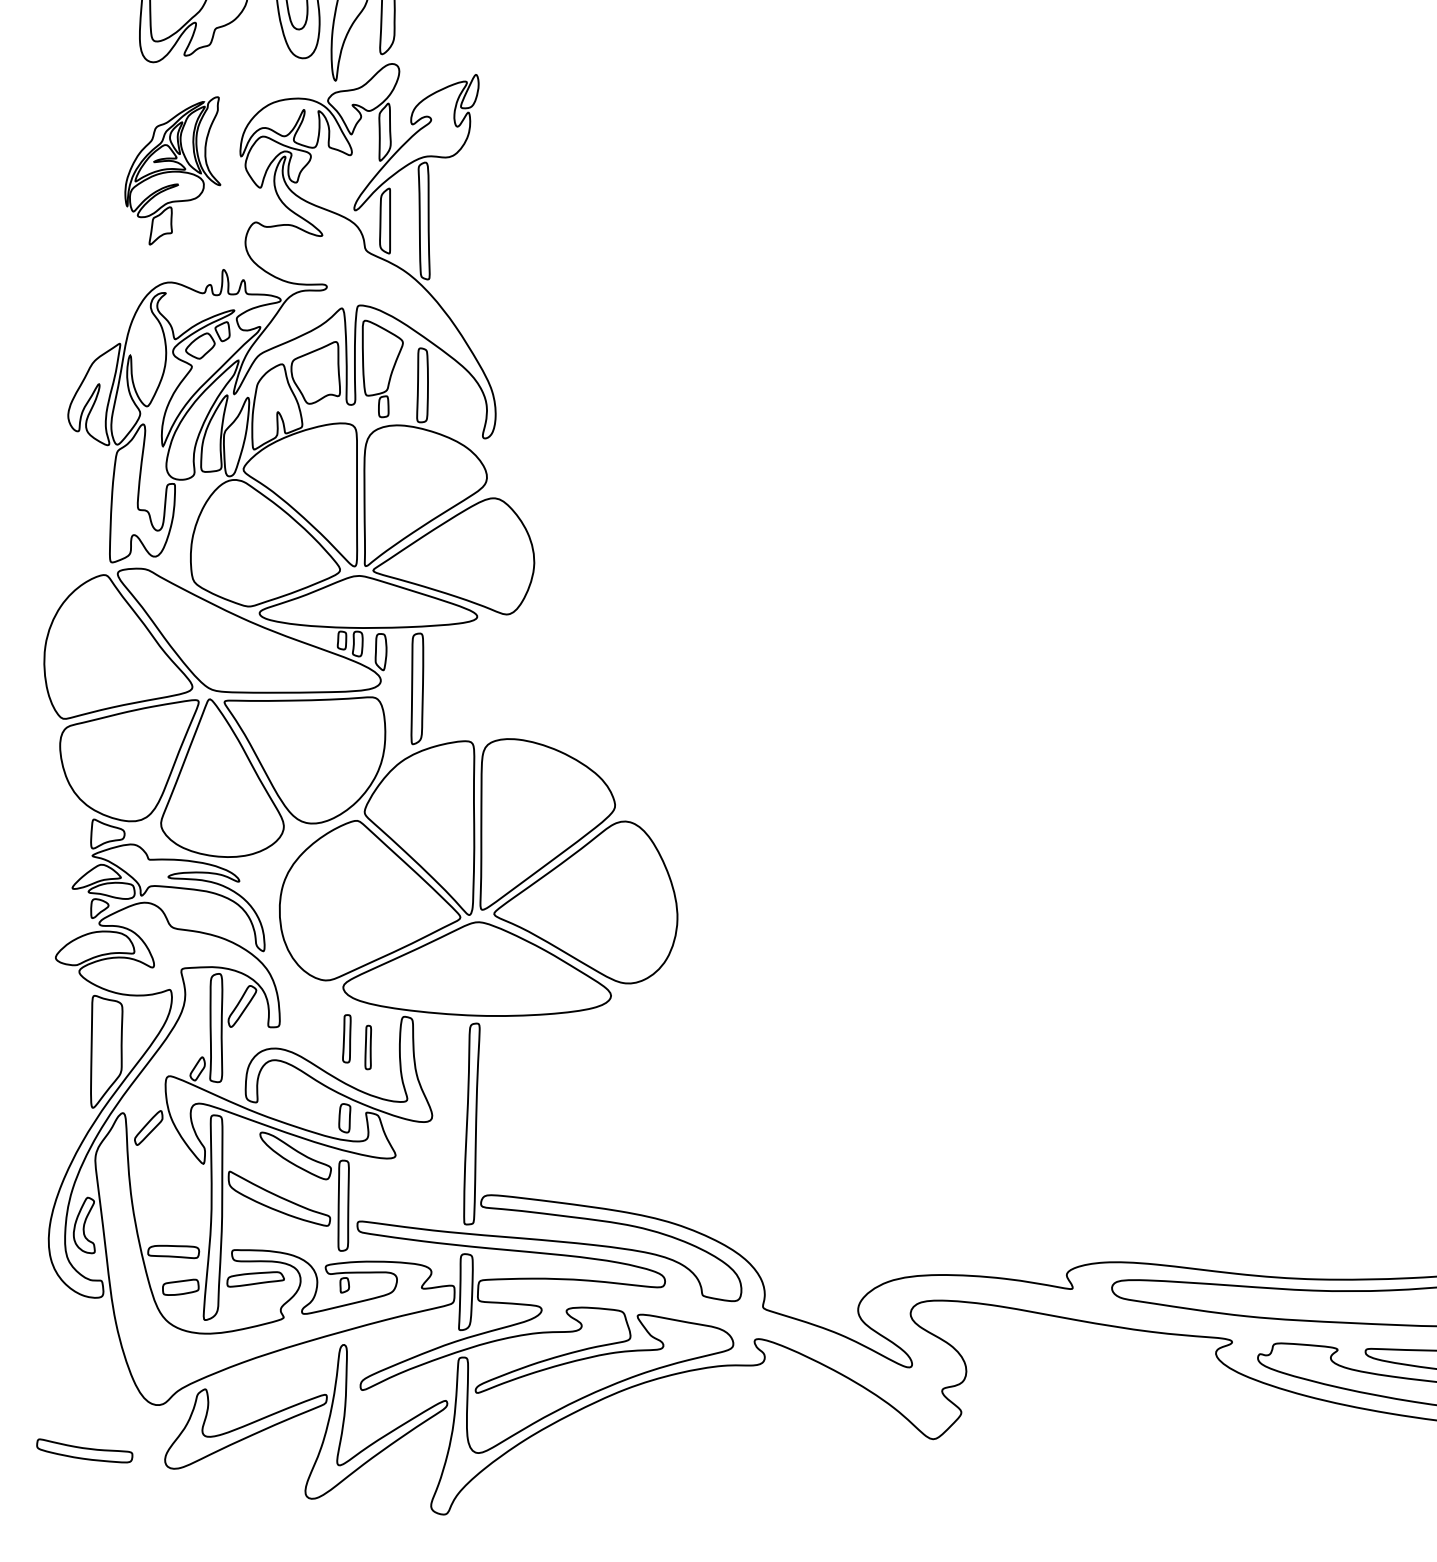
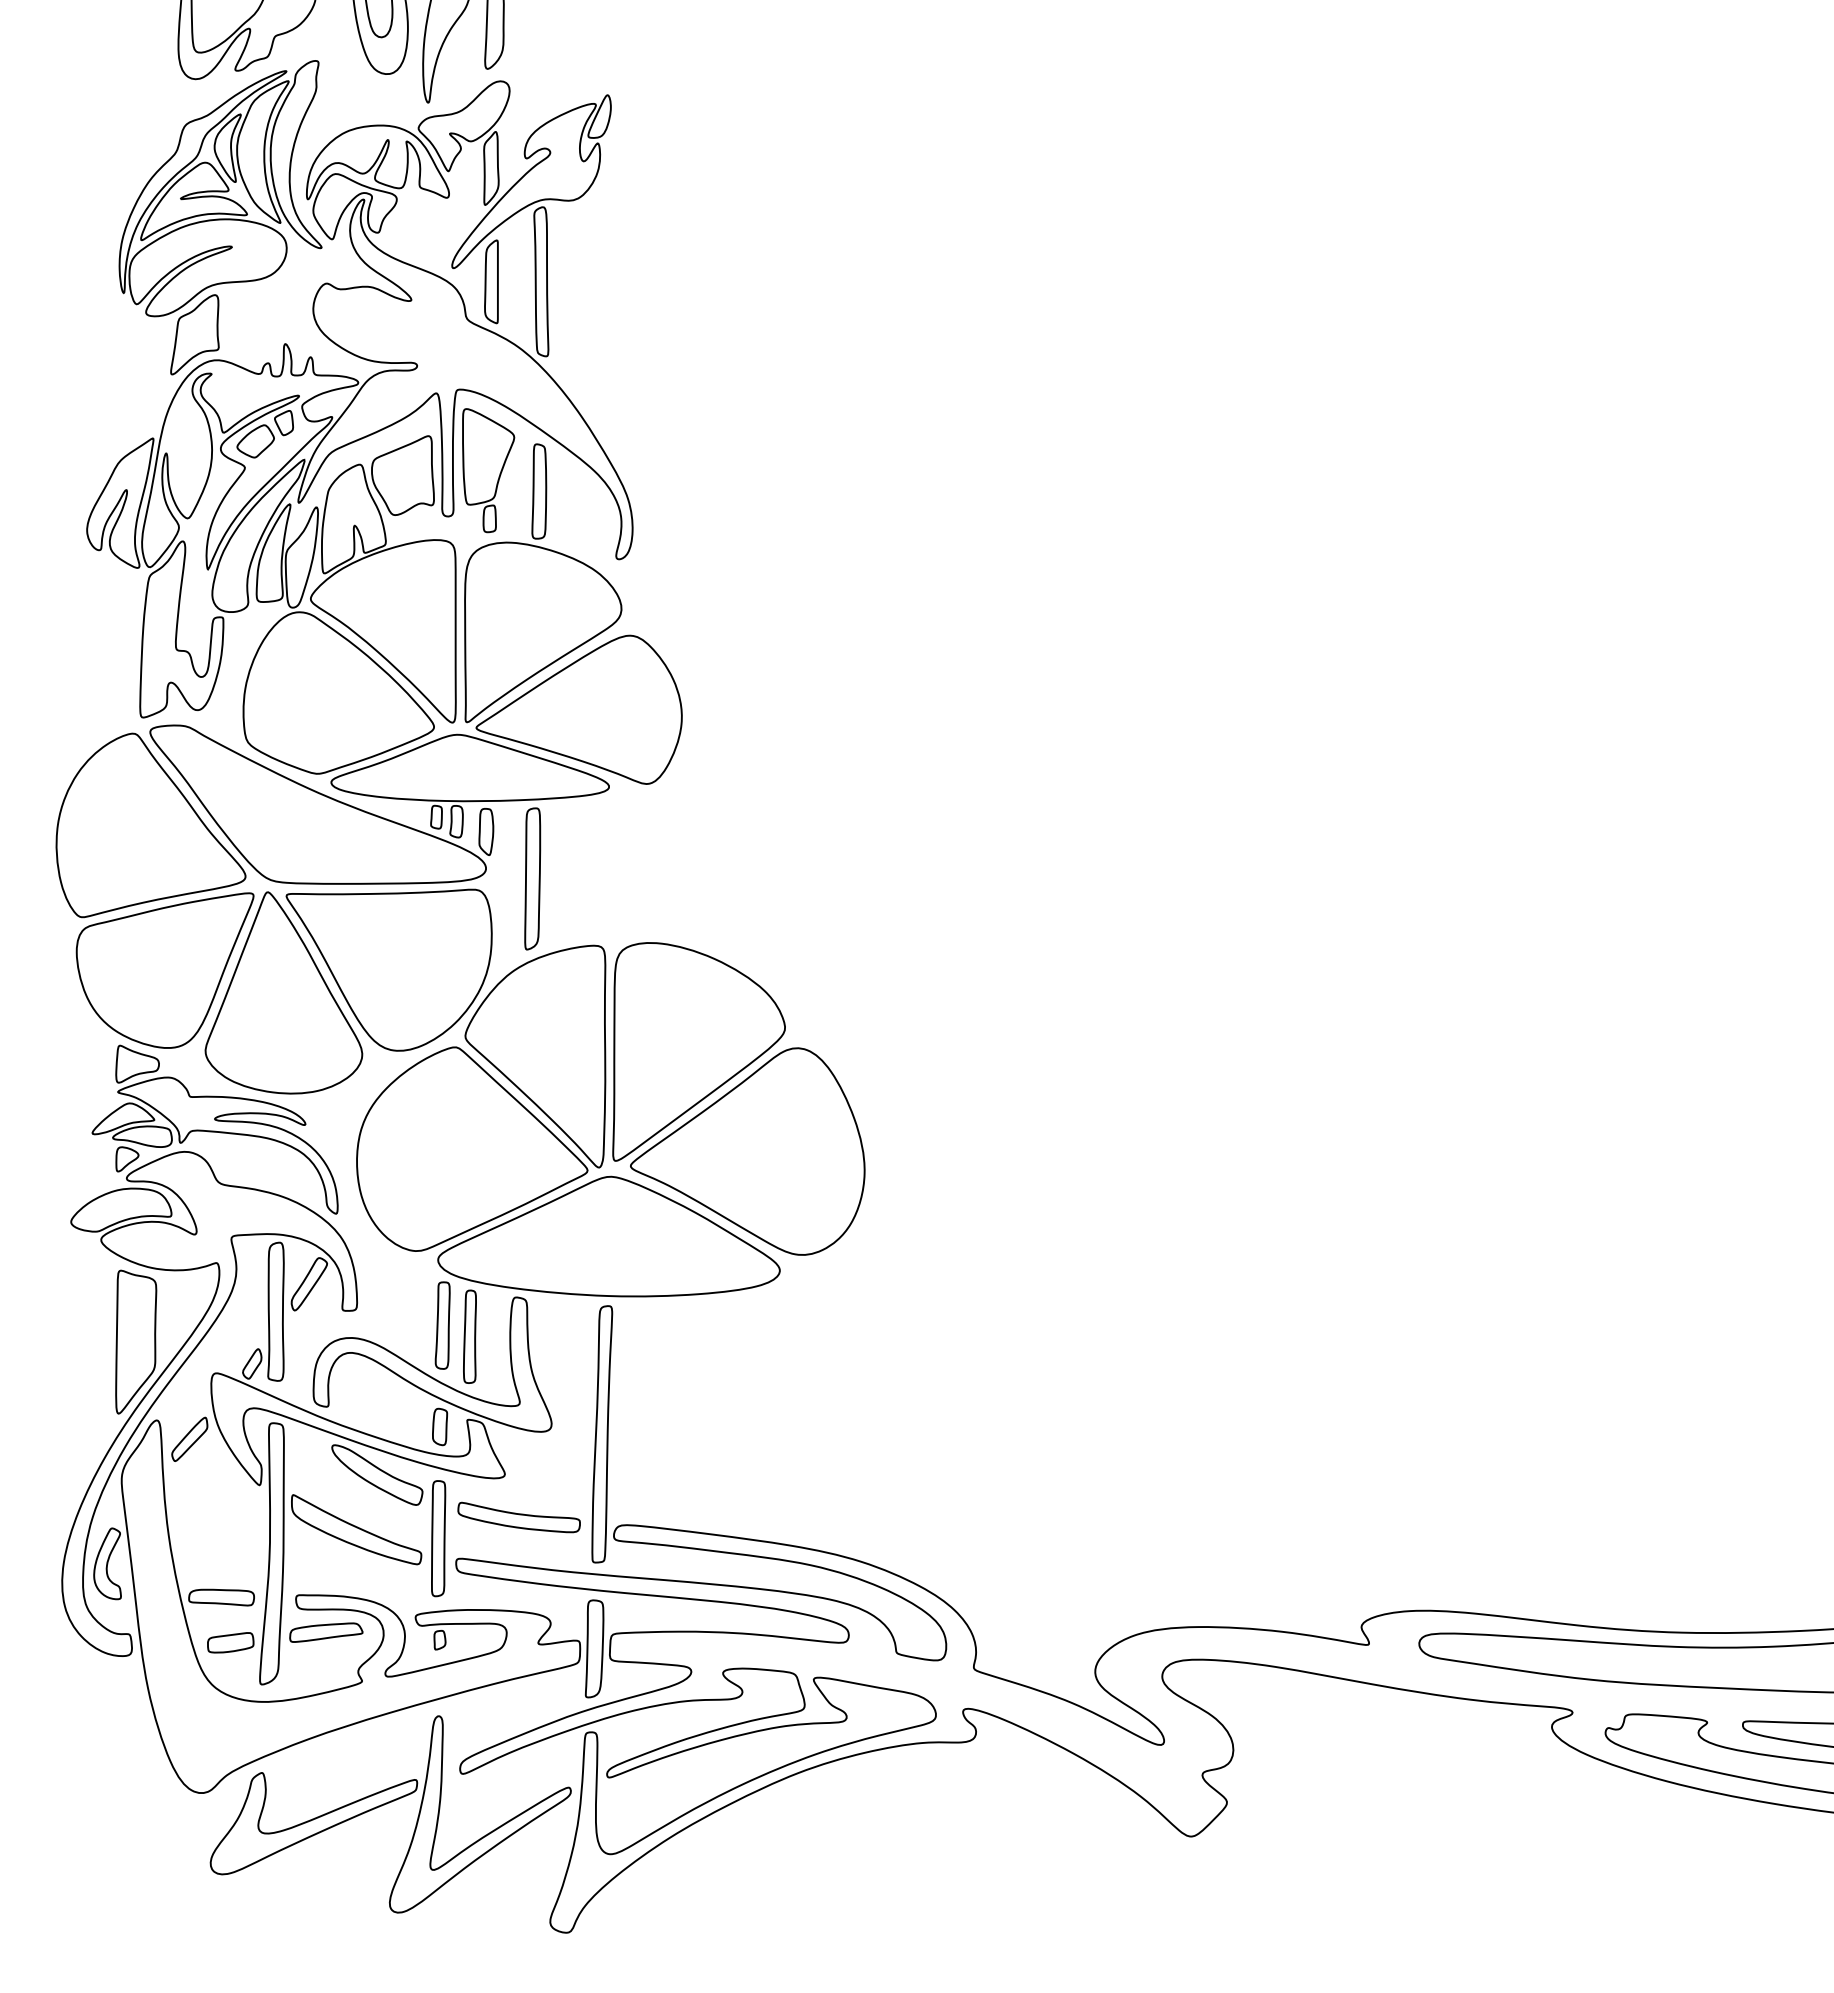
part: (172, 170) -> (220, 217), size x1.67
part: (346, 1038) -> (442, 1325), size x1.43
part: (367, 1047) -> (469, 1336), size x1.67
part: (84, 1450) -> (518, 1517), moved

